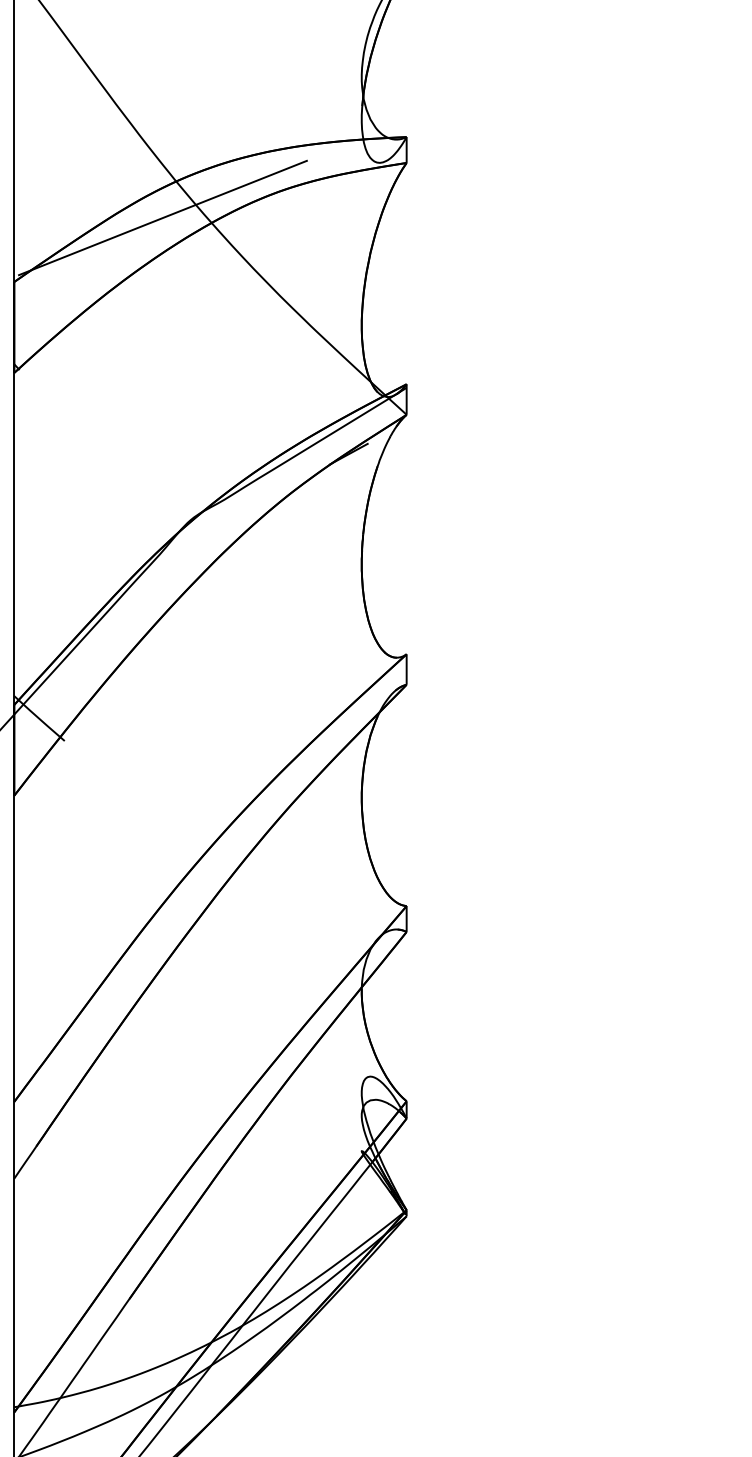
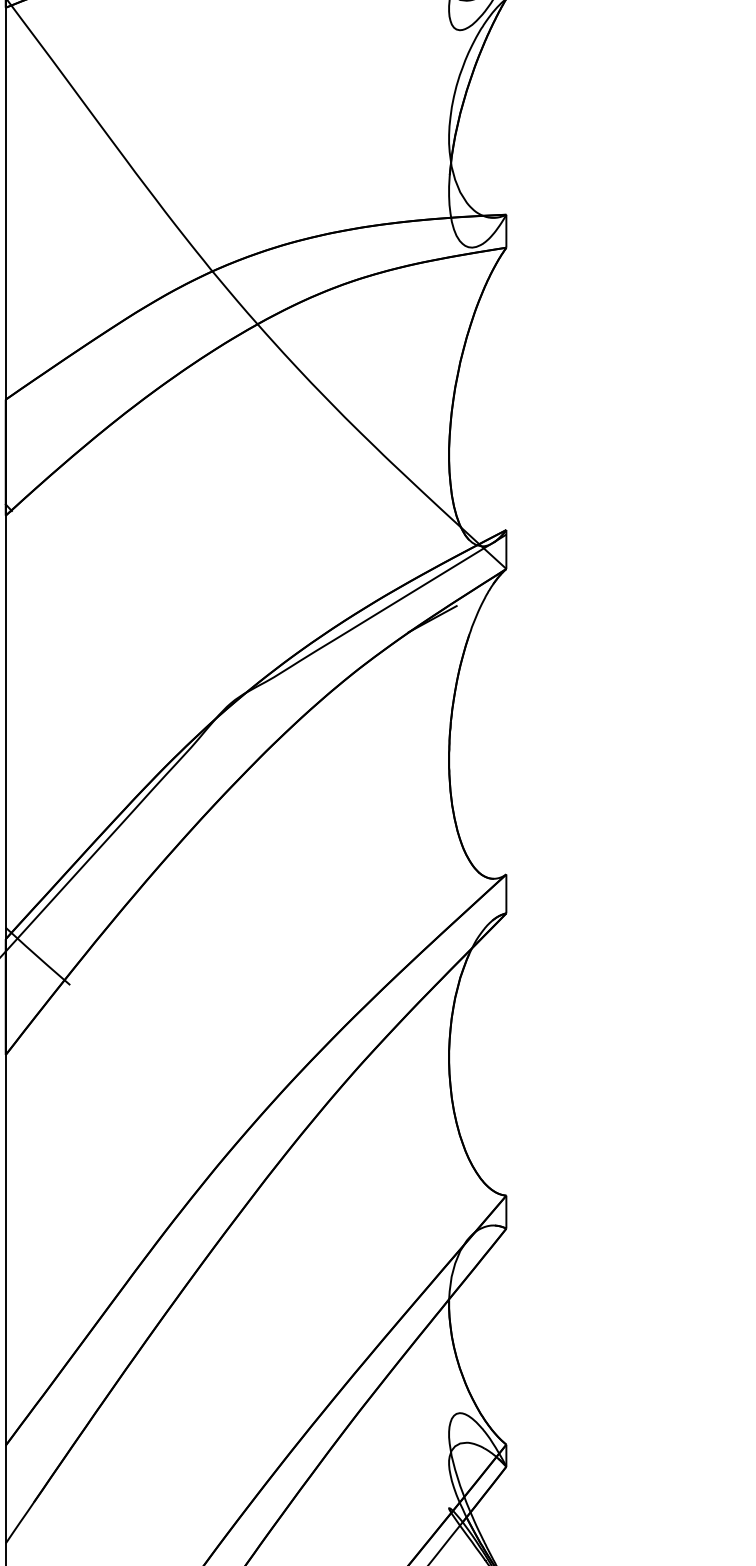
line: (162, 217) -> (194, 317), removed

